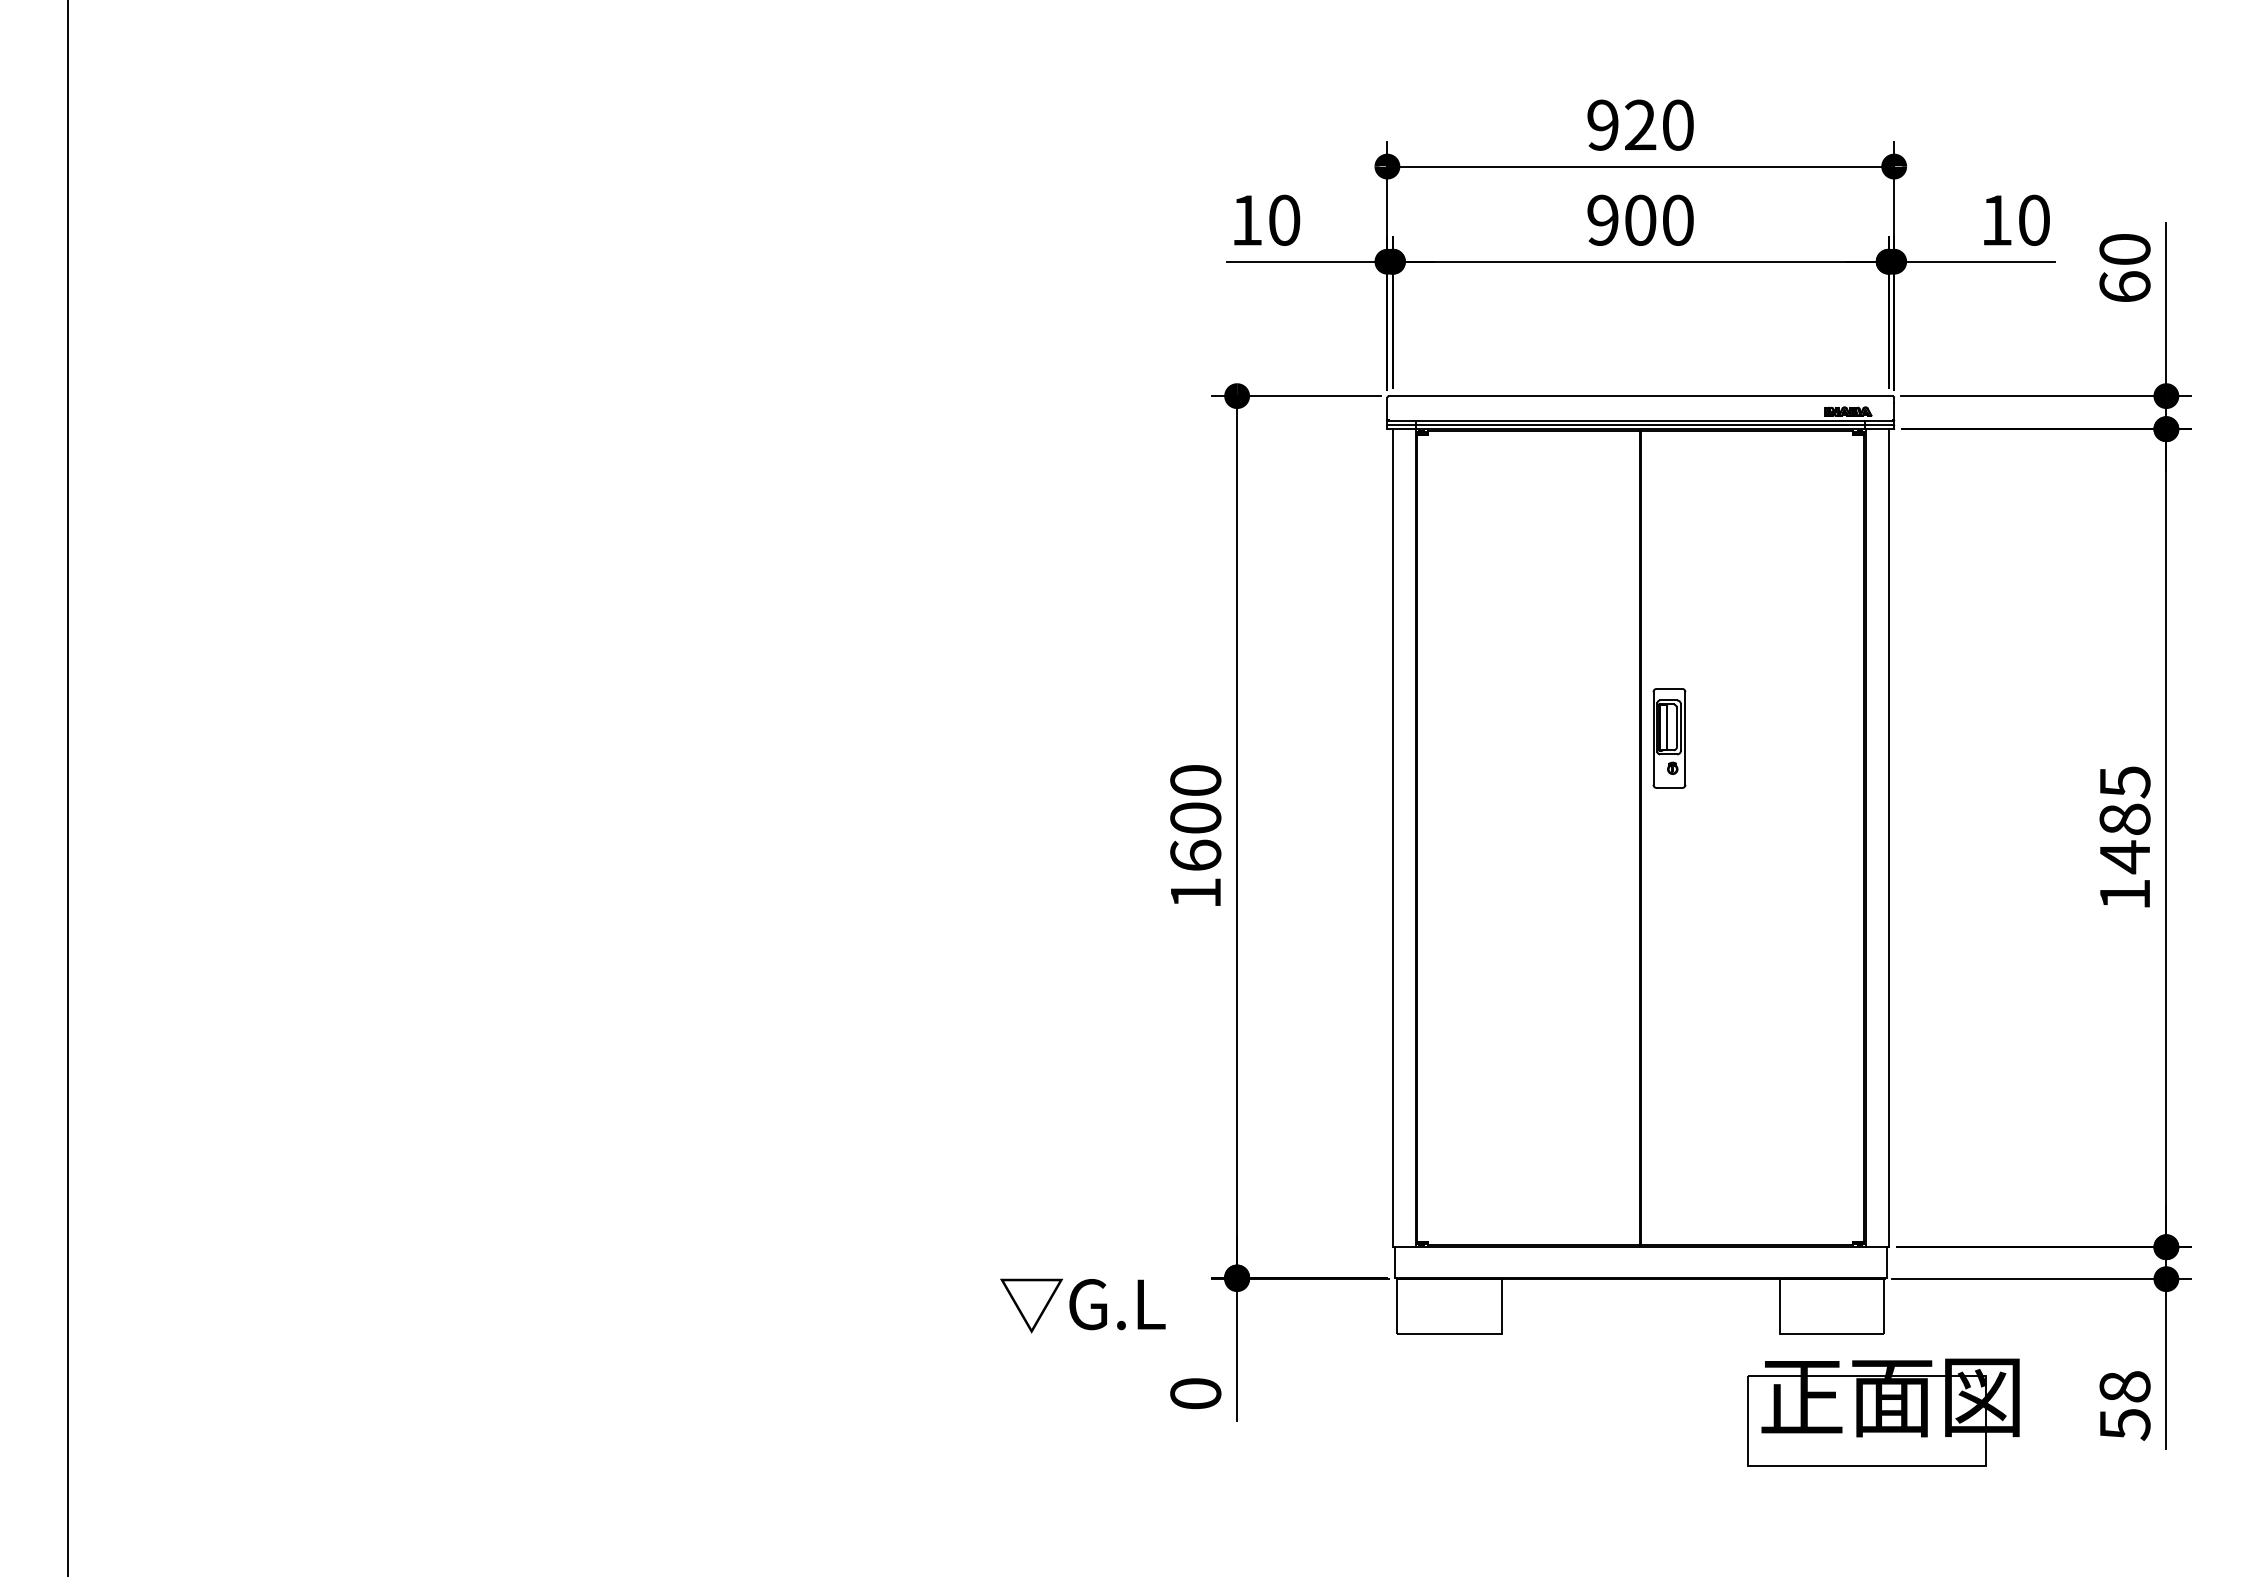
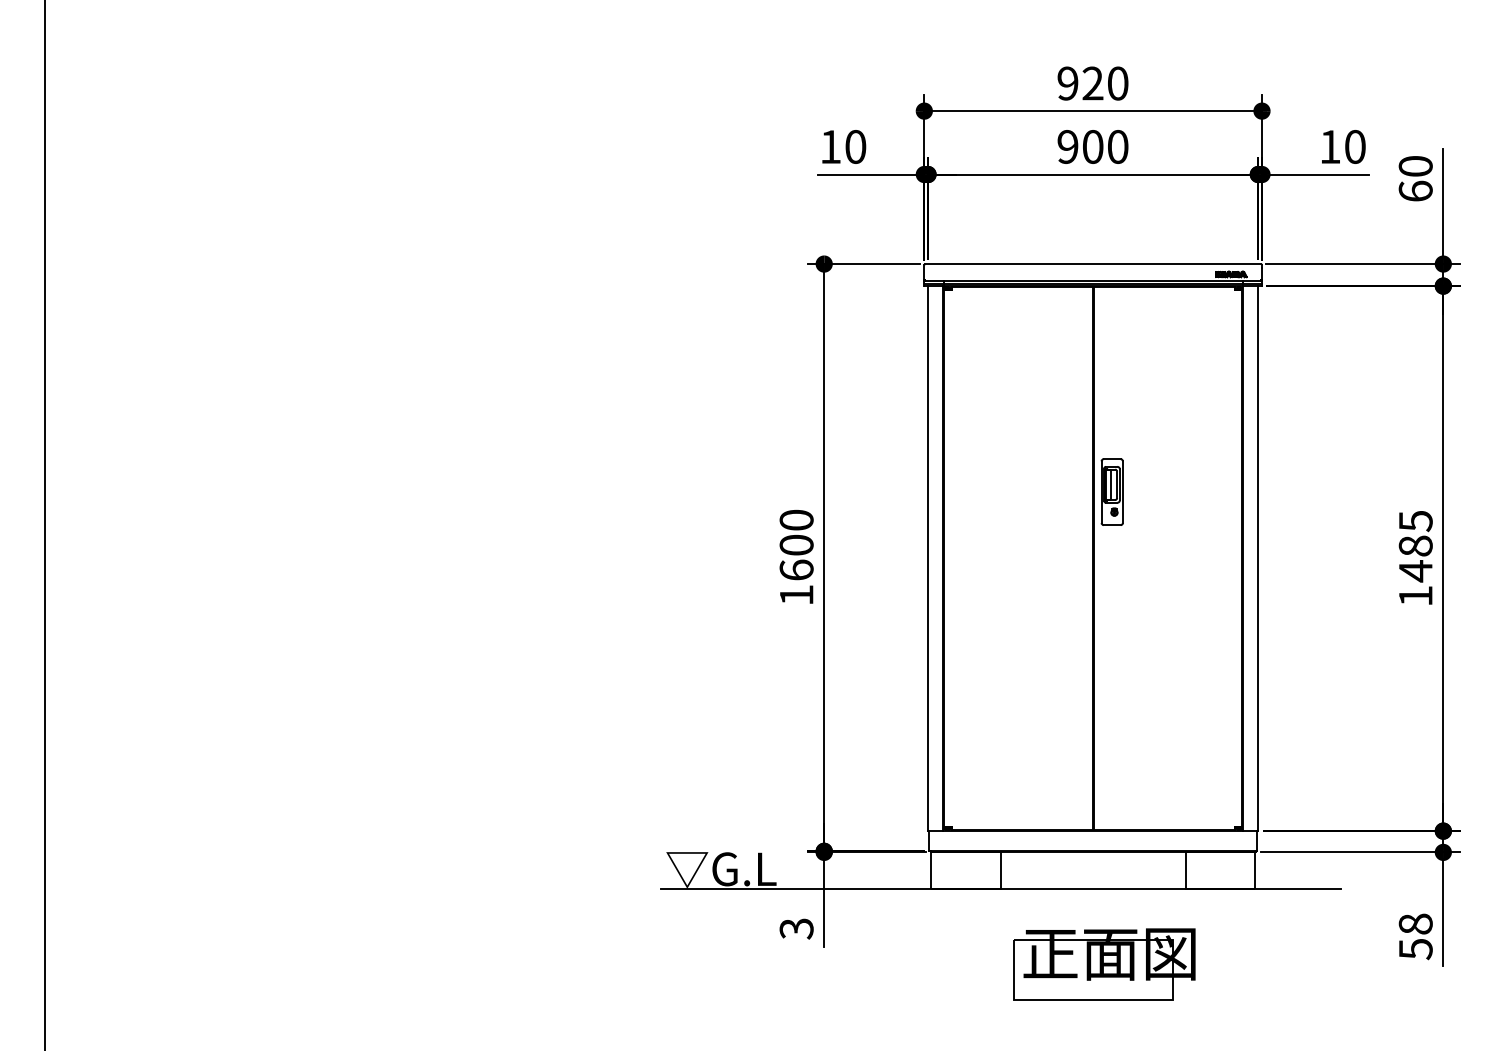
line: (1503, 1334) -> (1001, 889), added
text: (1195, 1393) -> (796, 928), 0 -> 3
part: (1882, 1412) -> (1104, 964), moved

